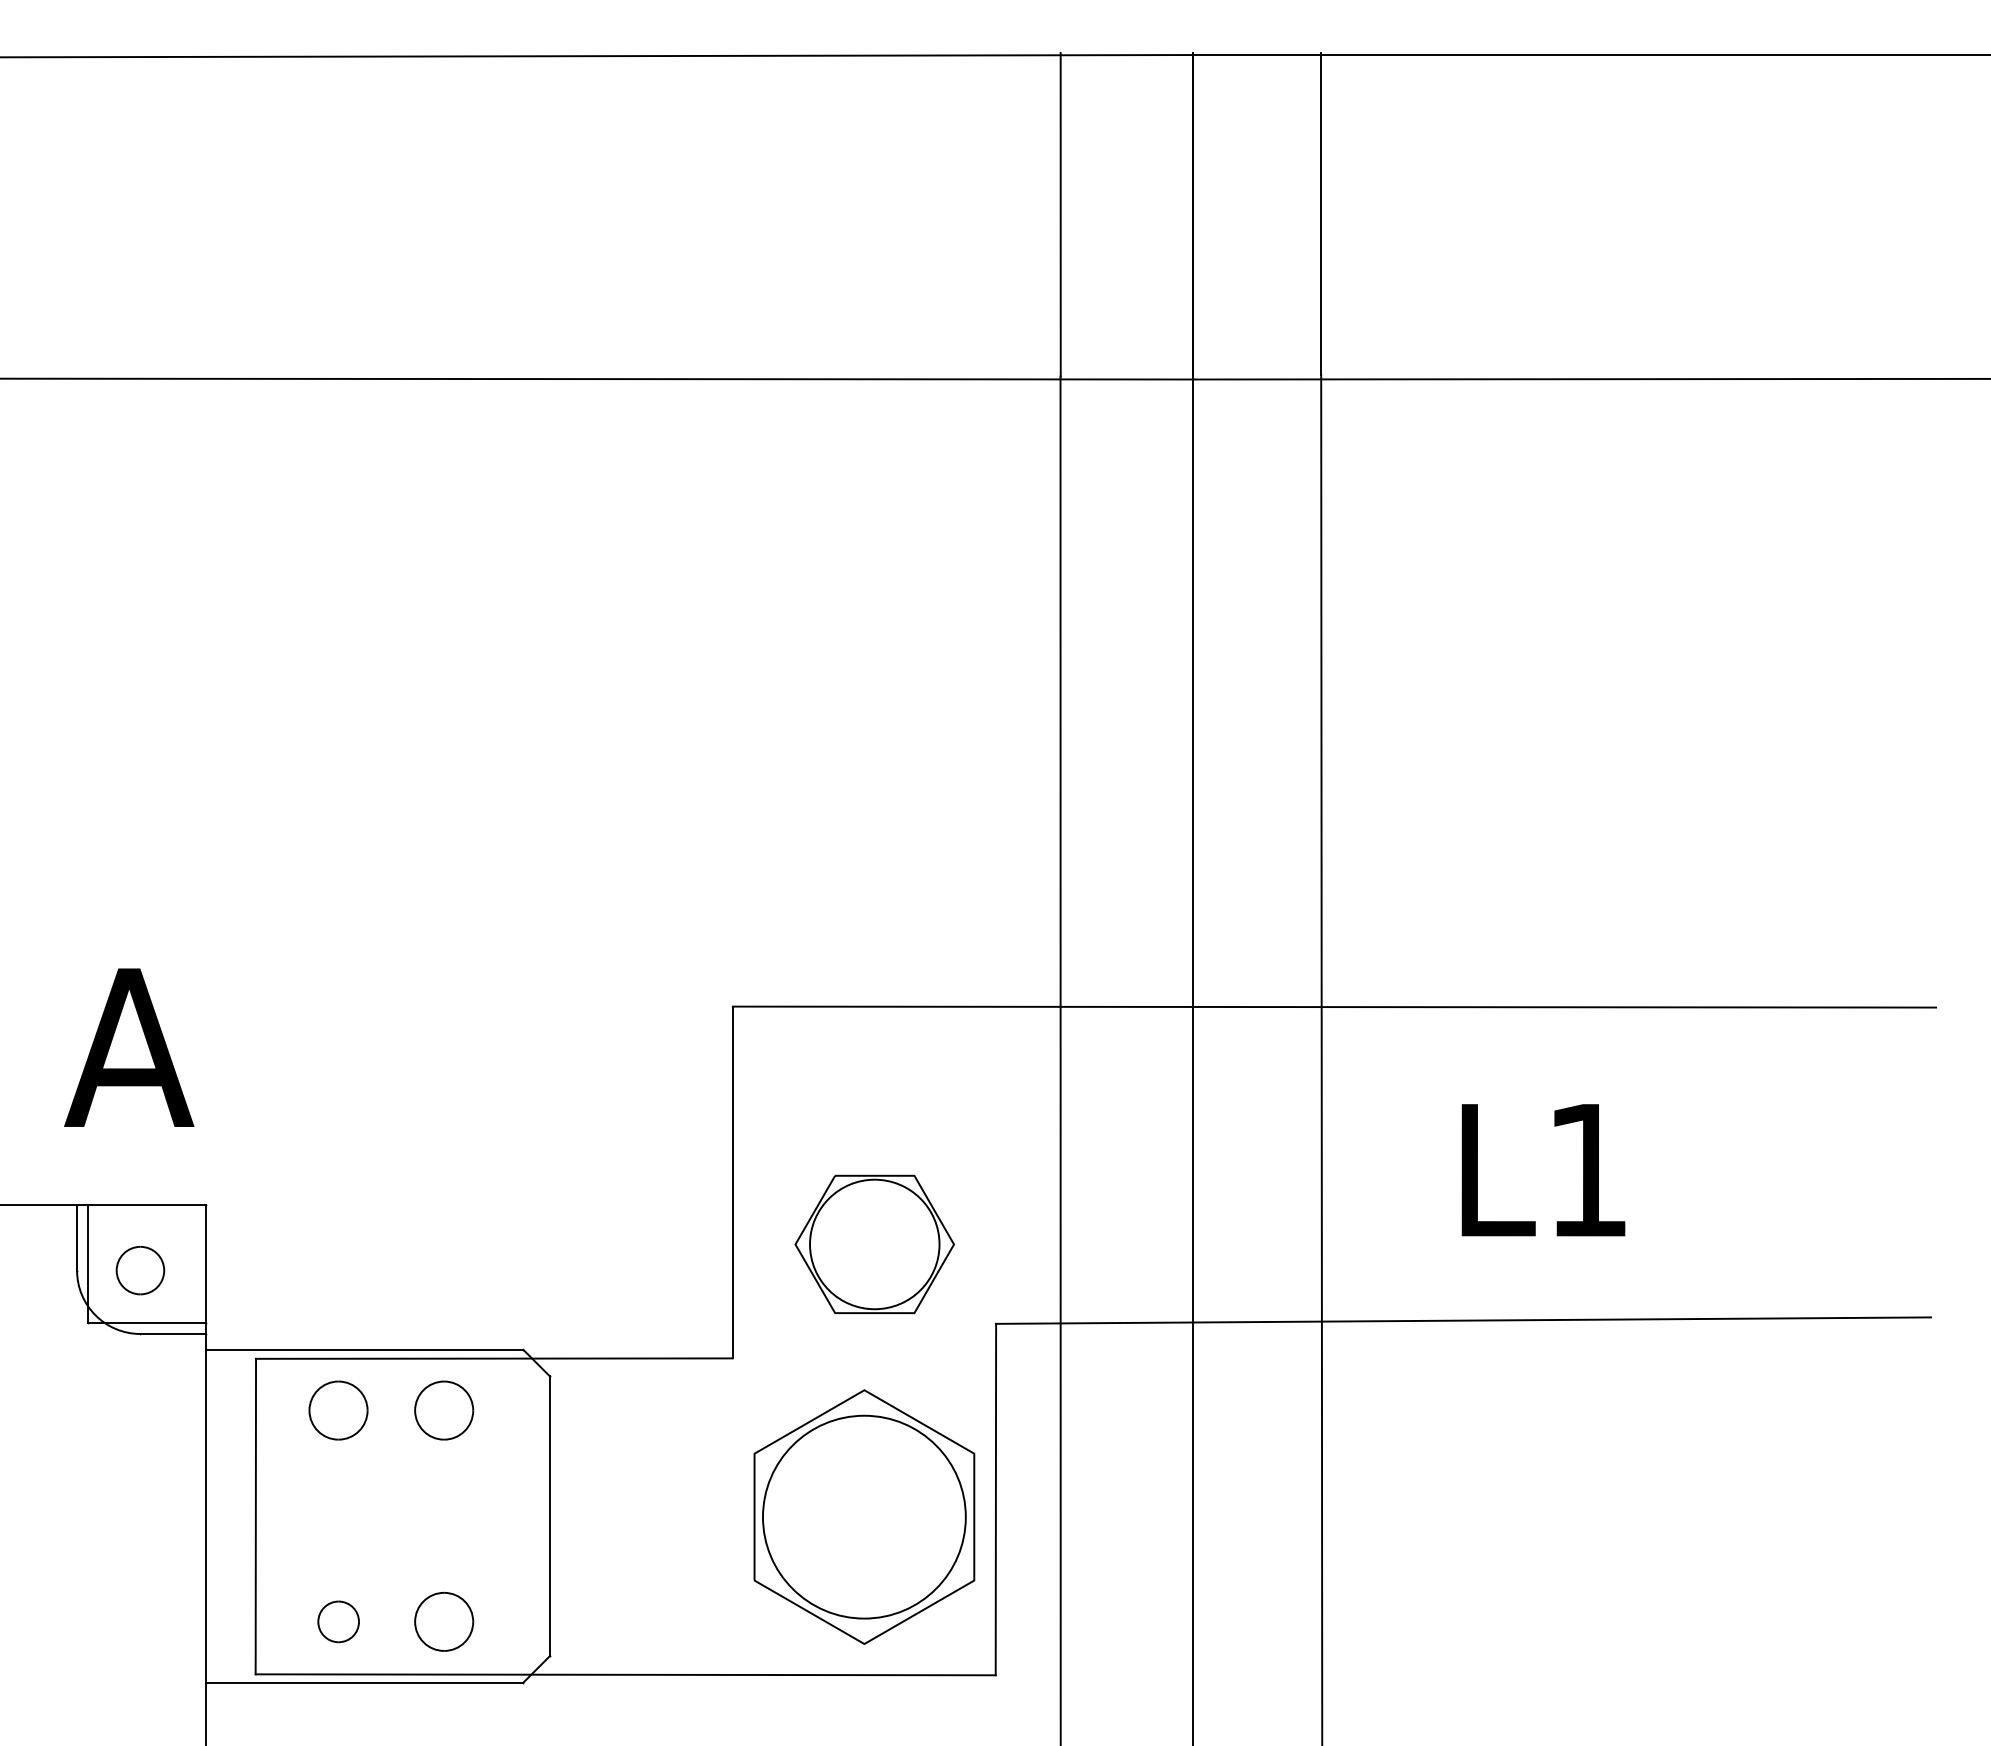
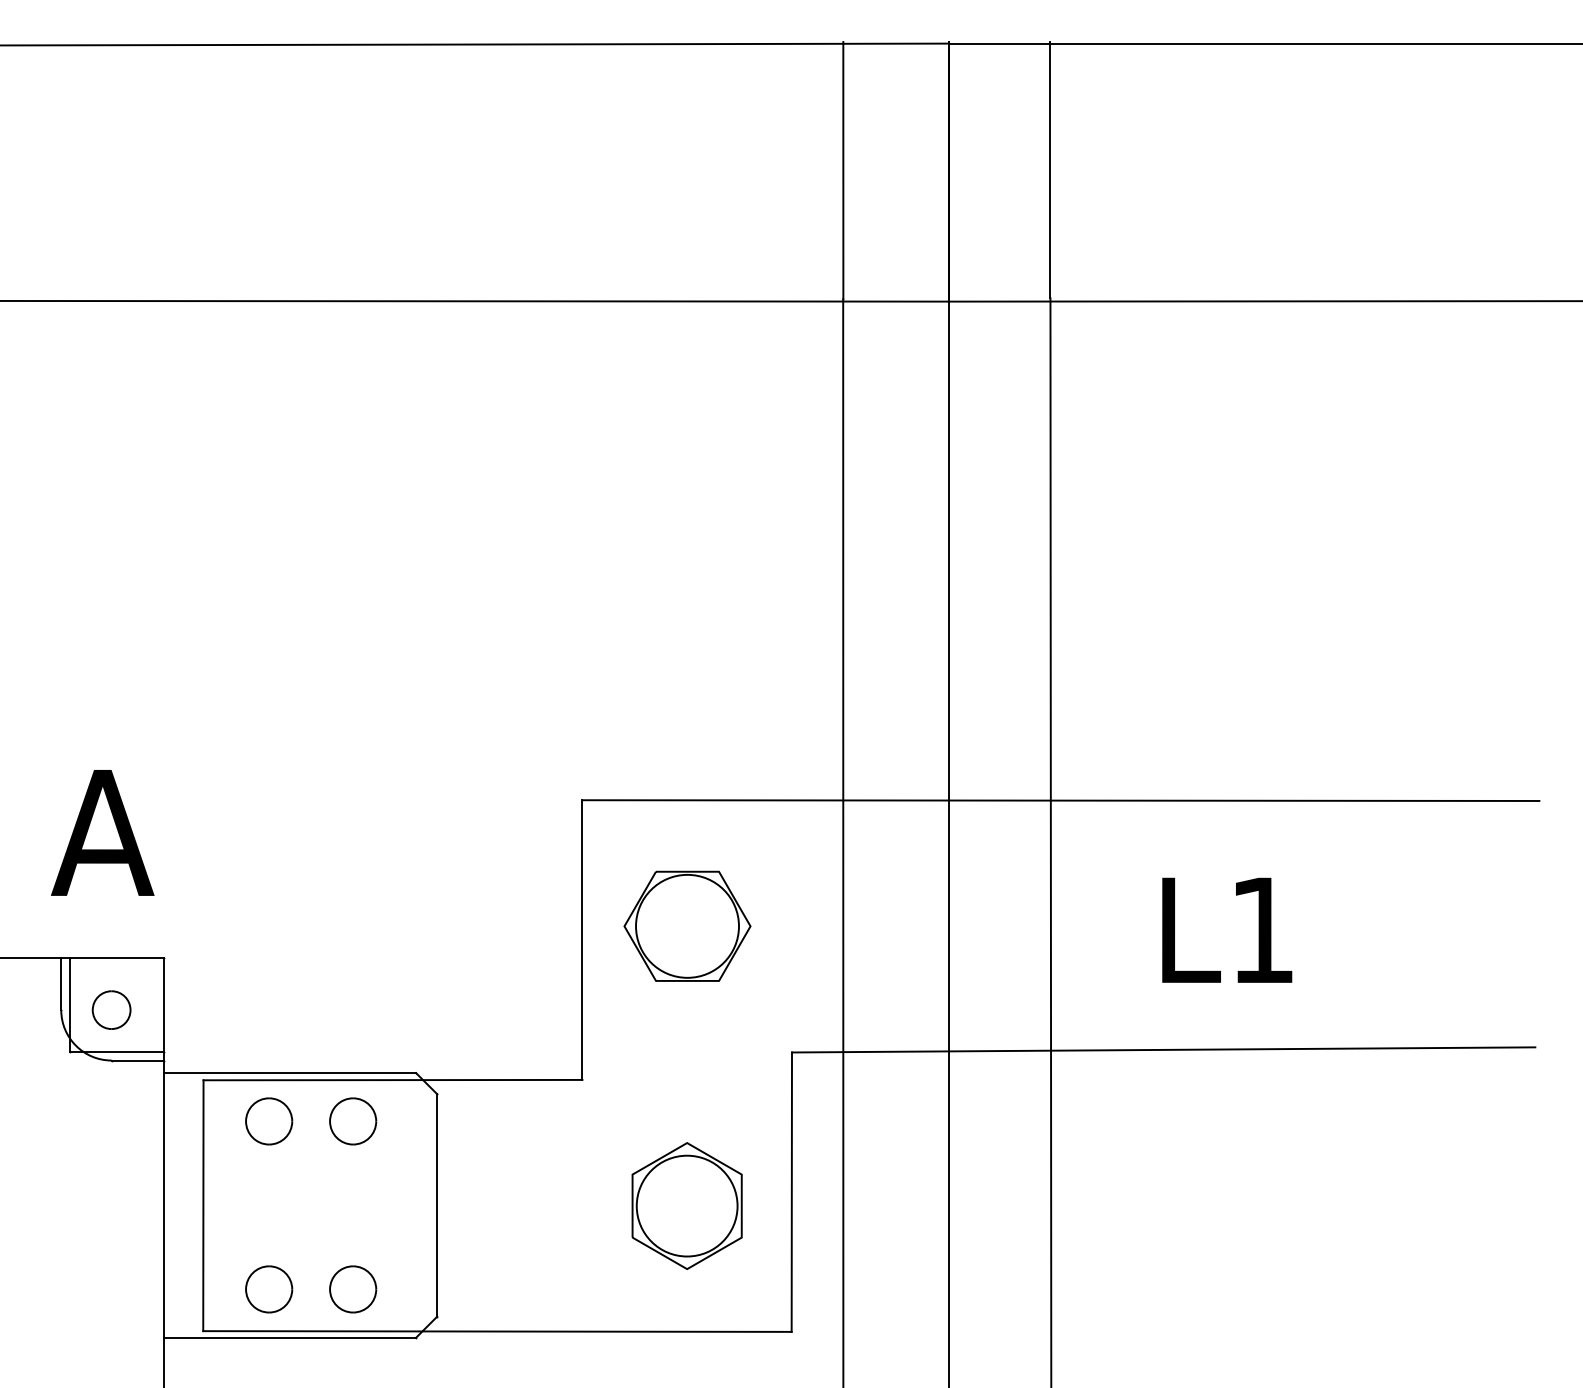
part: (874, 1243) -> (687, 925), moved
part: (863, 1516) -> (686, 1205), size x0.62
part: (338, 1621) -> (269, 1289), size x1.43

